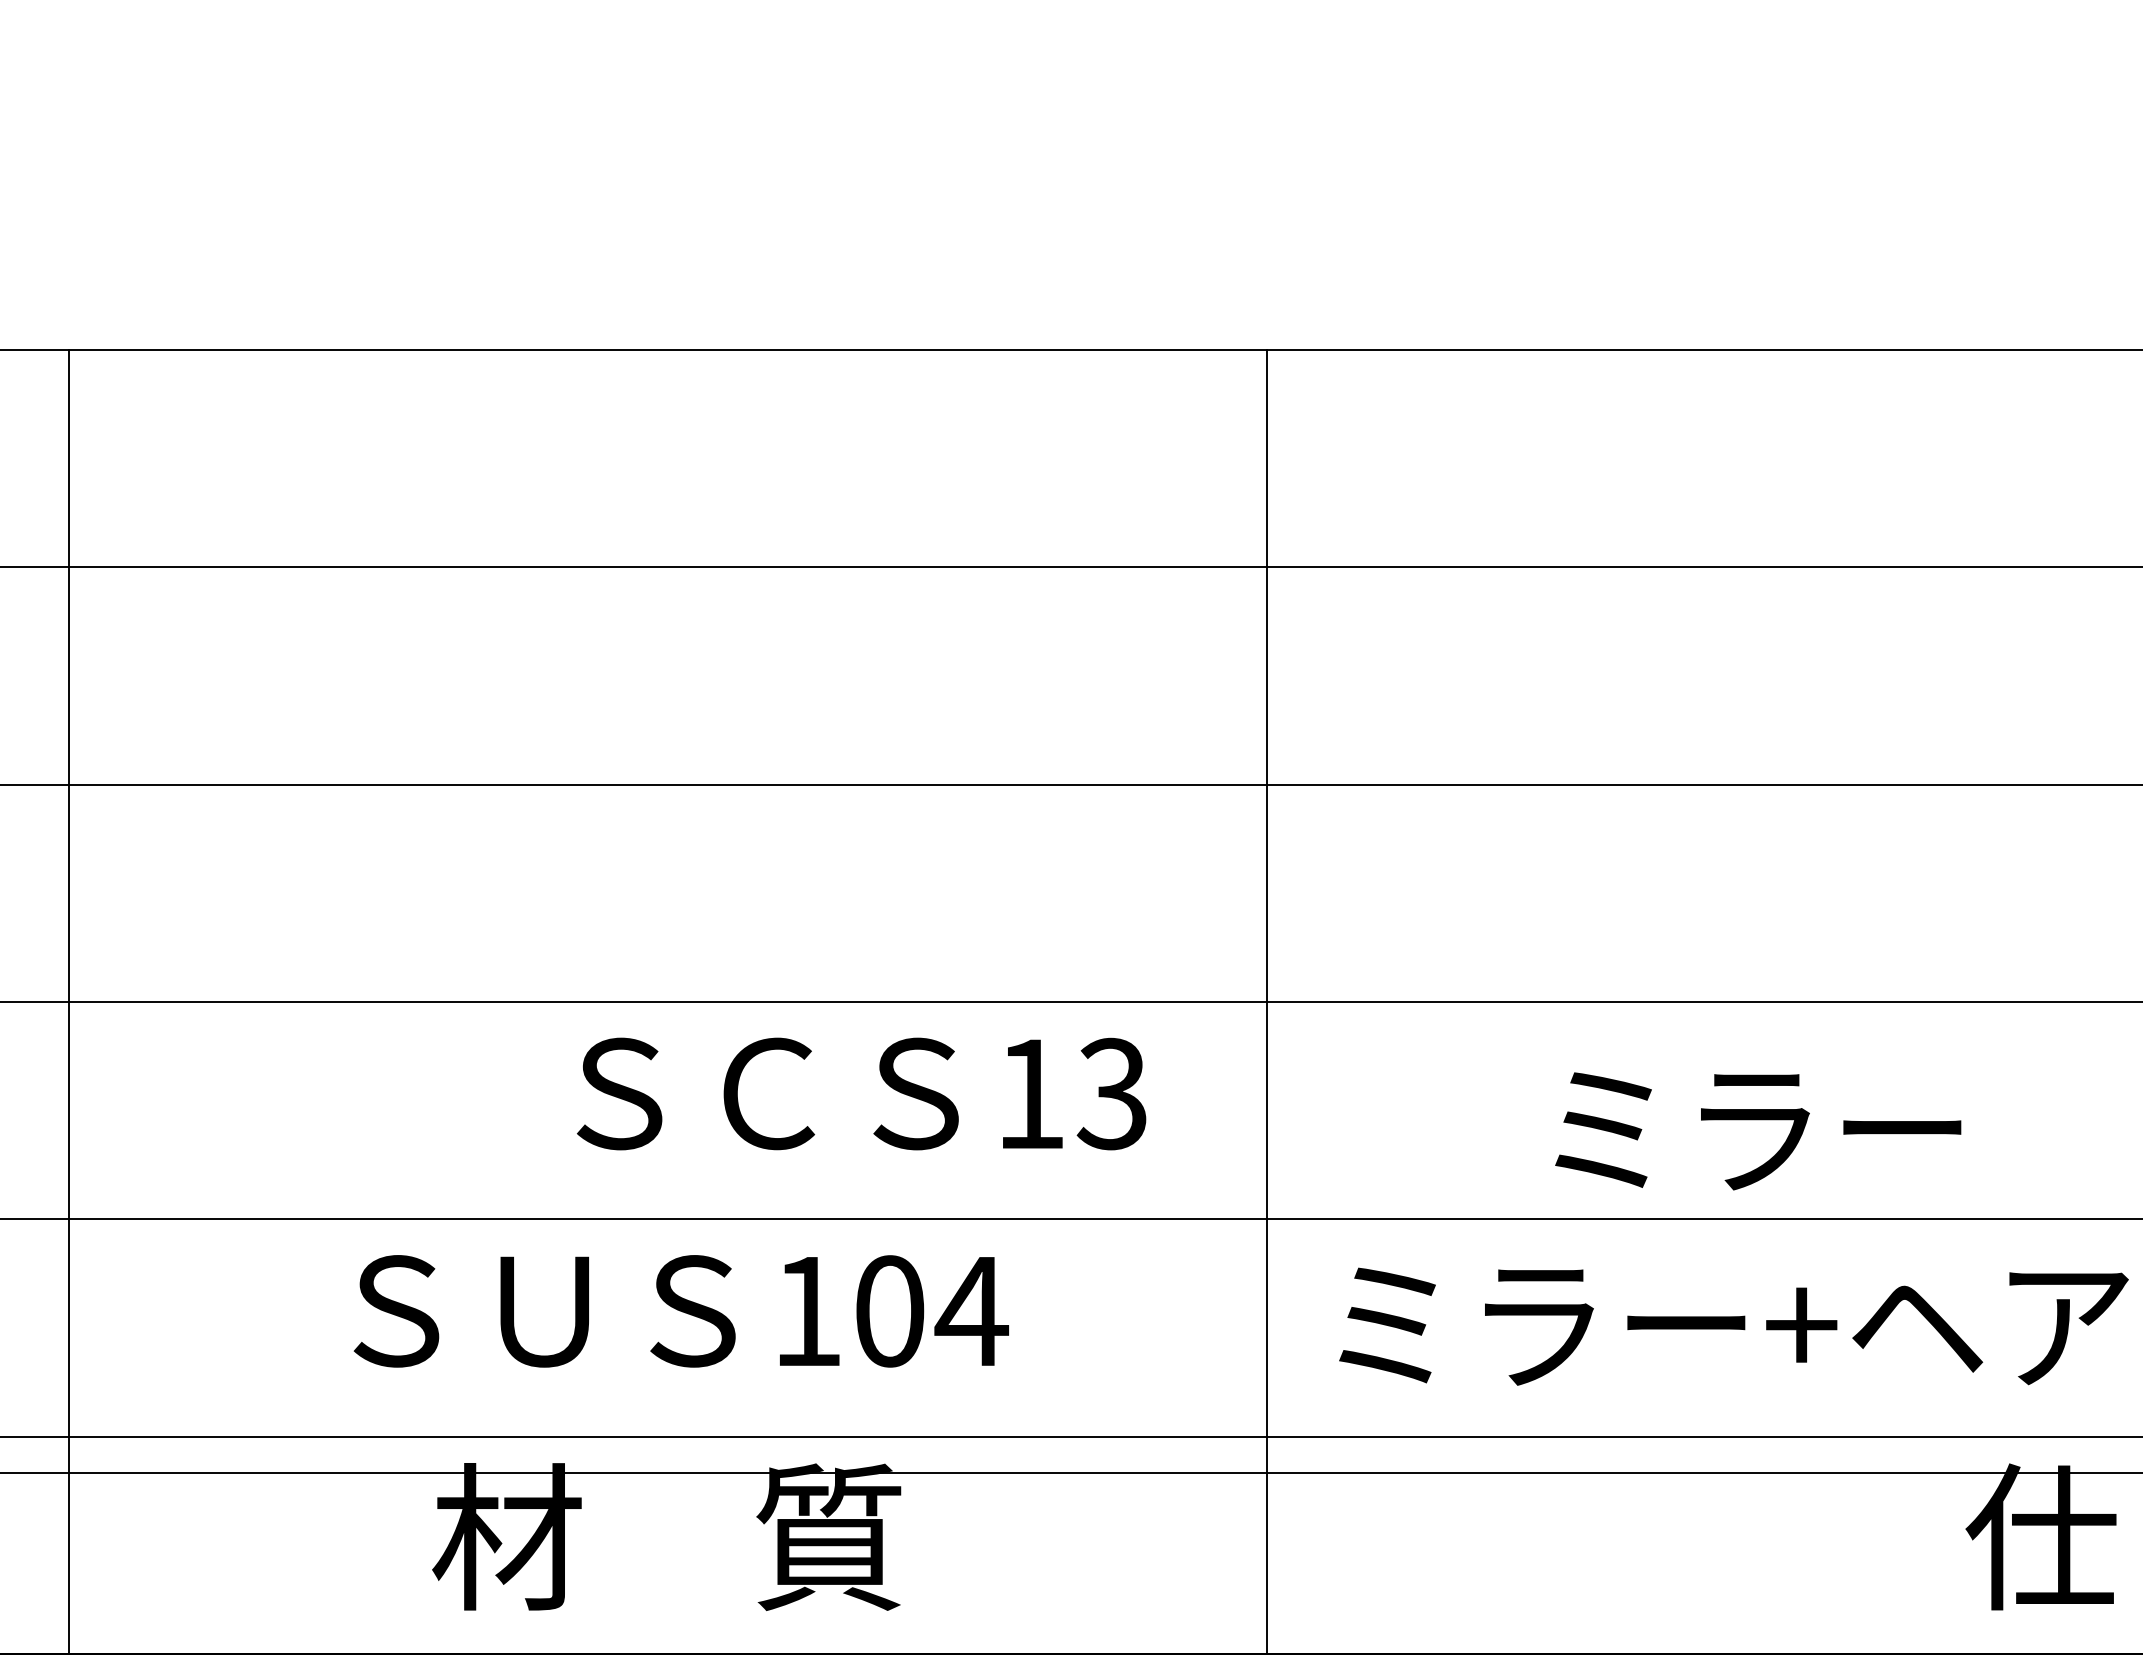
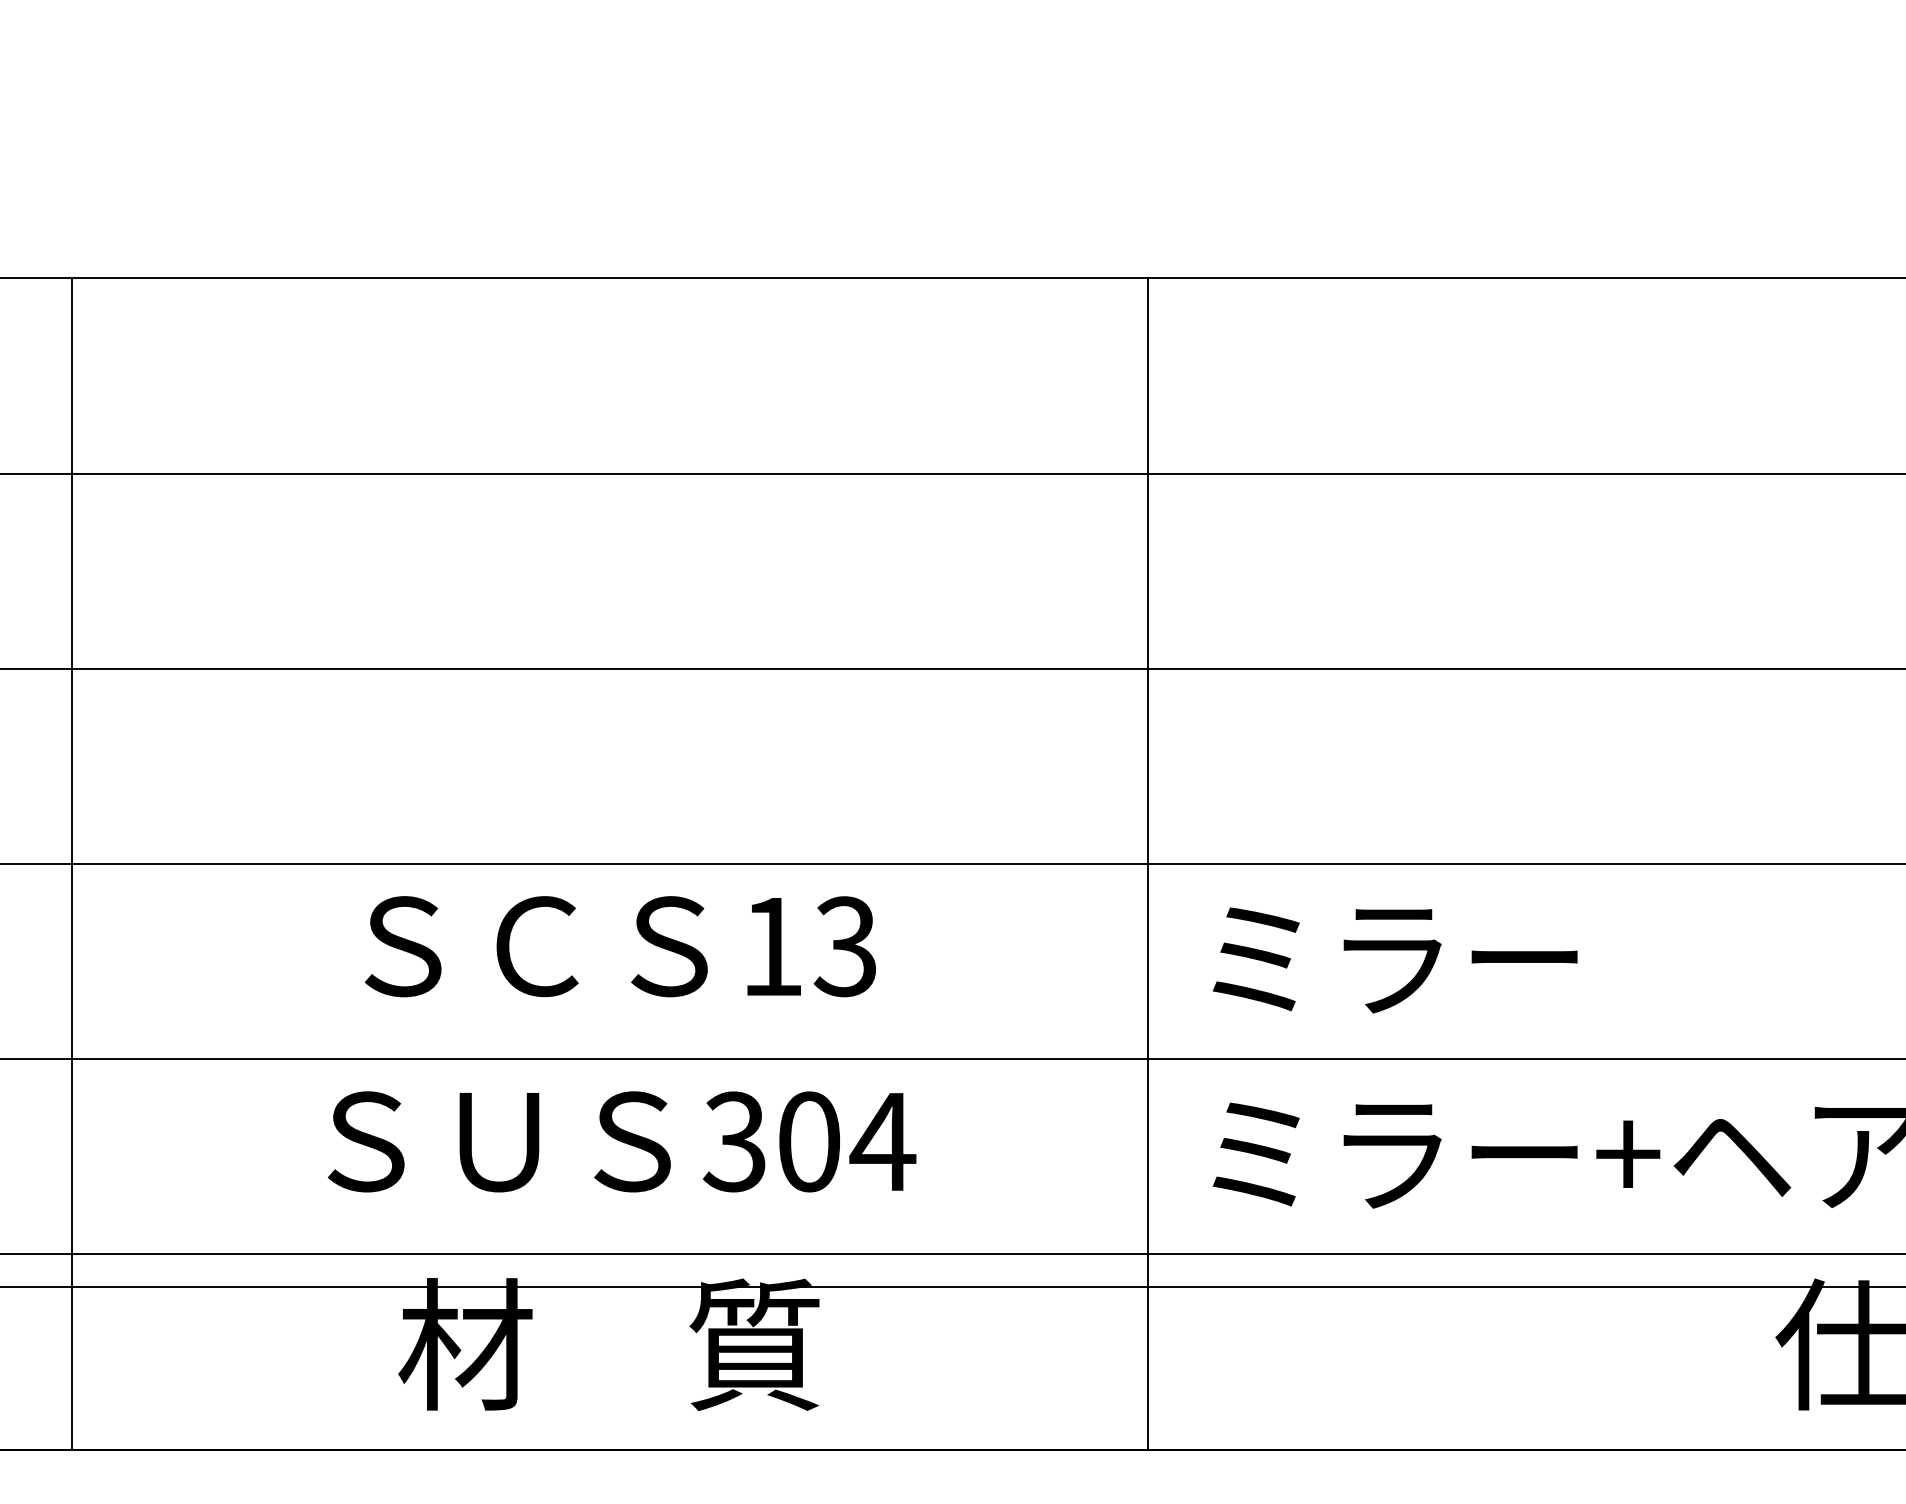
text: (861, 1093) -> (620, 946), moved
text: (1758, 1131) -> (1395, 960), moved
text: (805, 1311) -> (733, 1142), 104 -> 304

